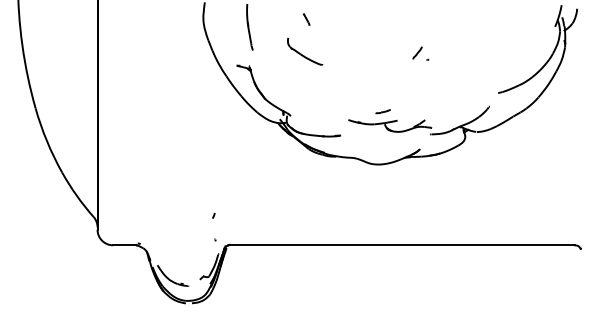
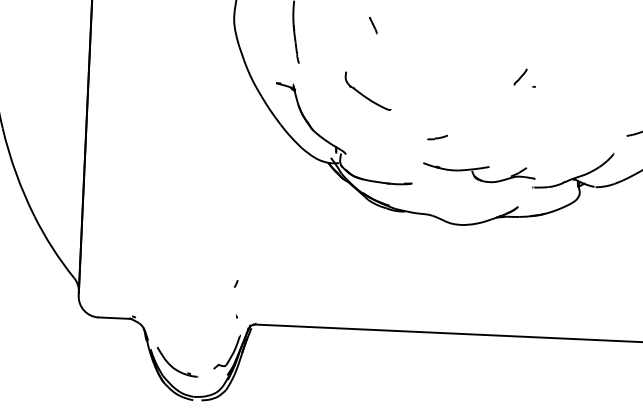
part: (305, 51) -> (368, 91), moved
line: (382, 111) -> (436, 137), moved

